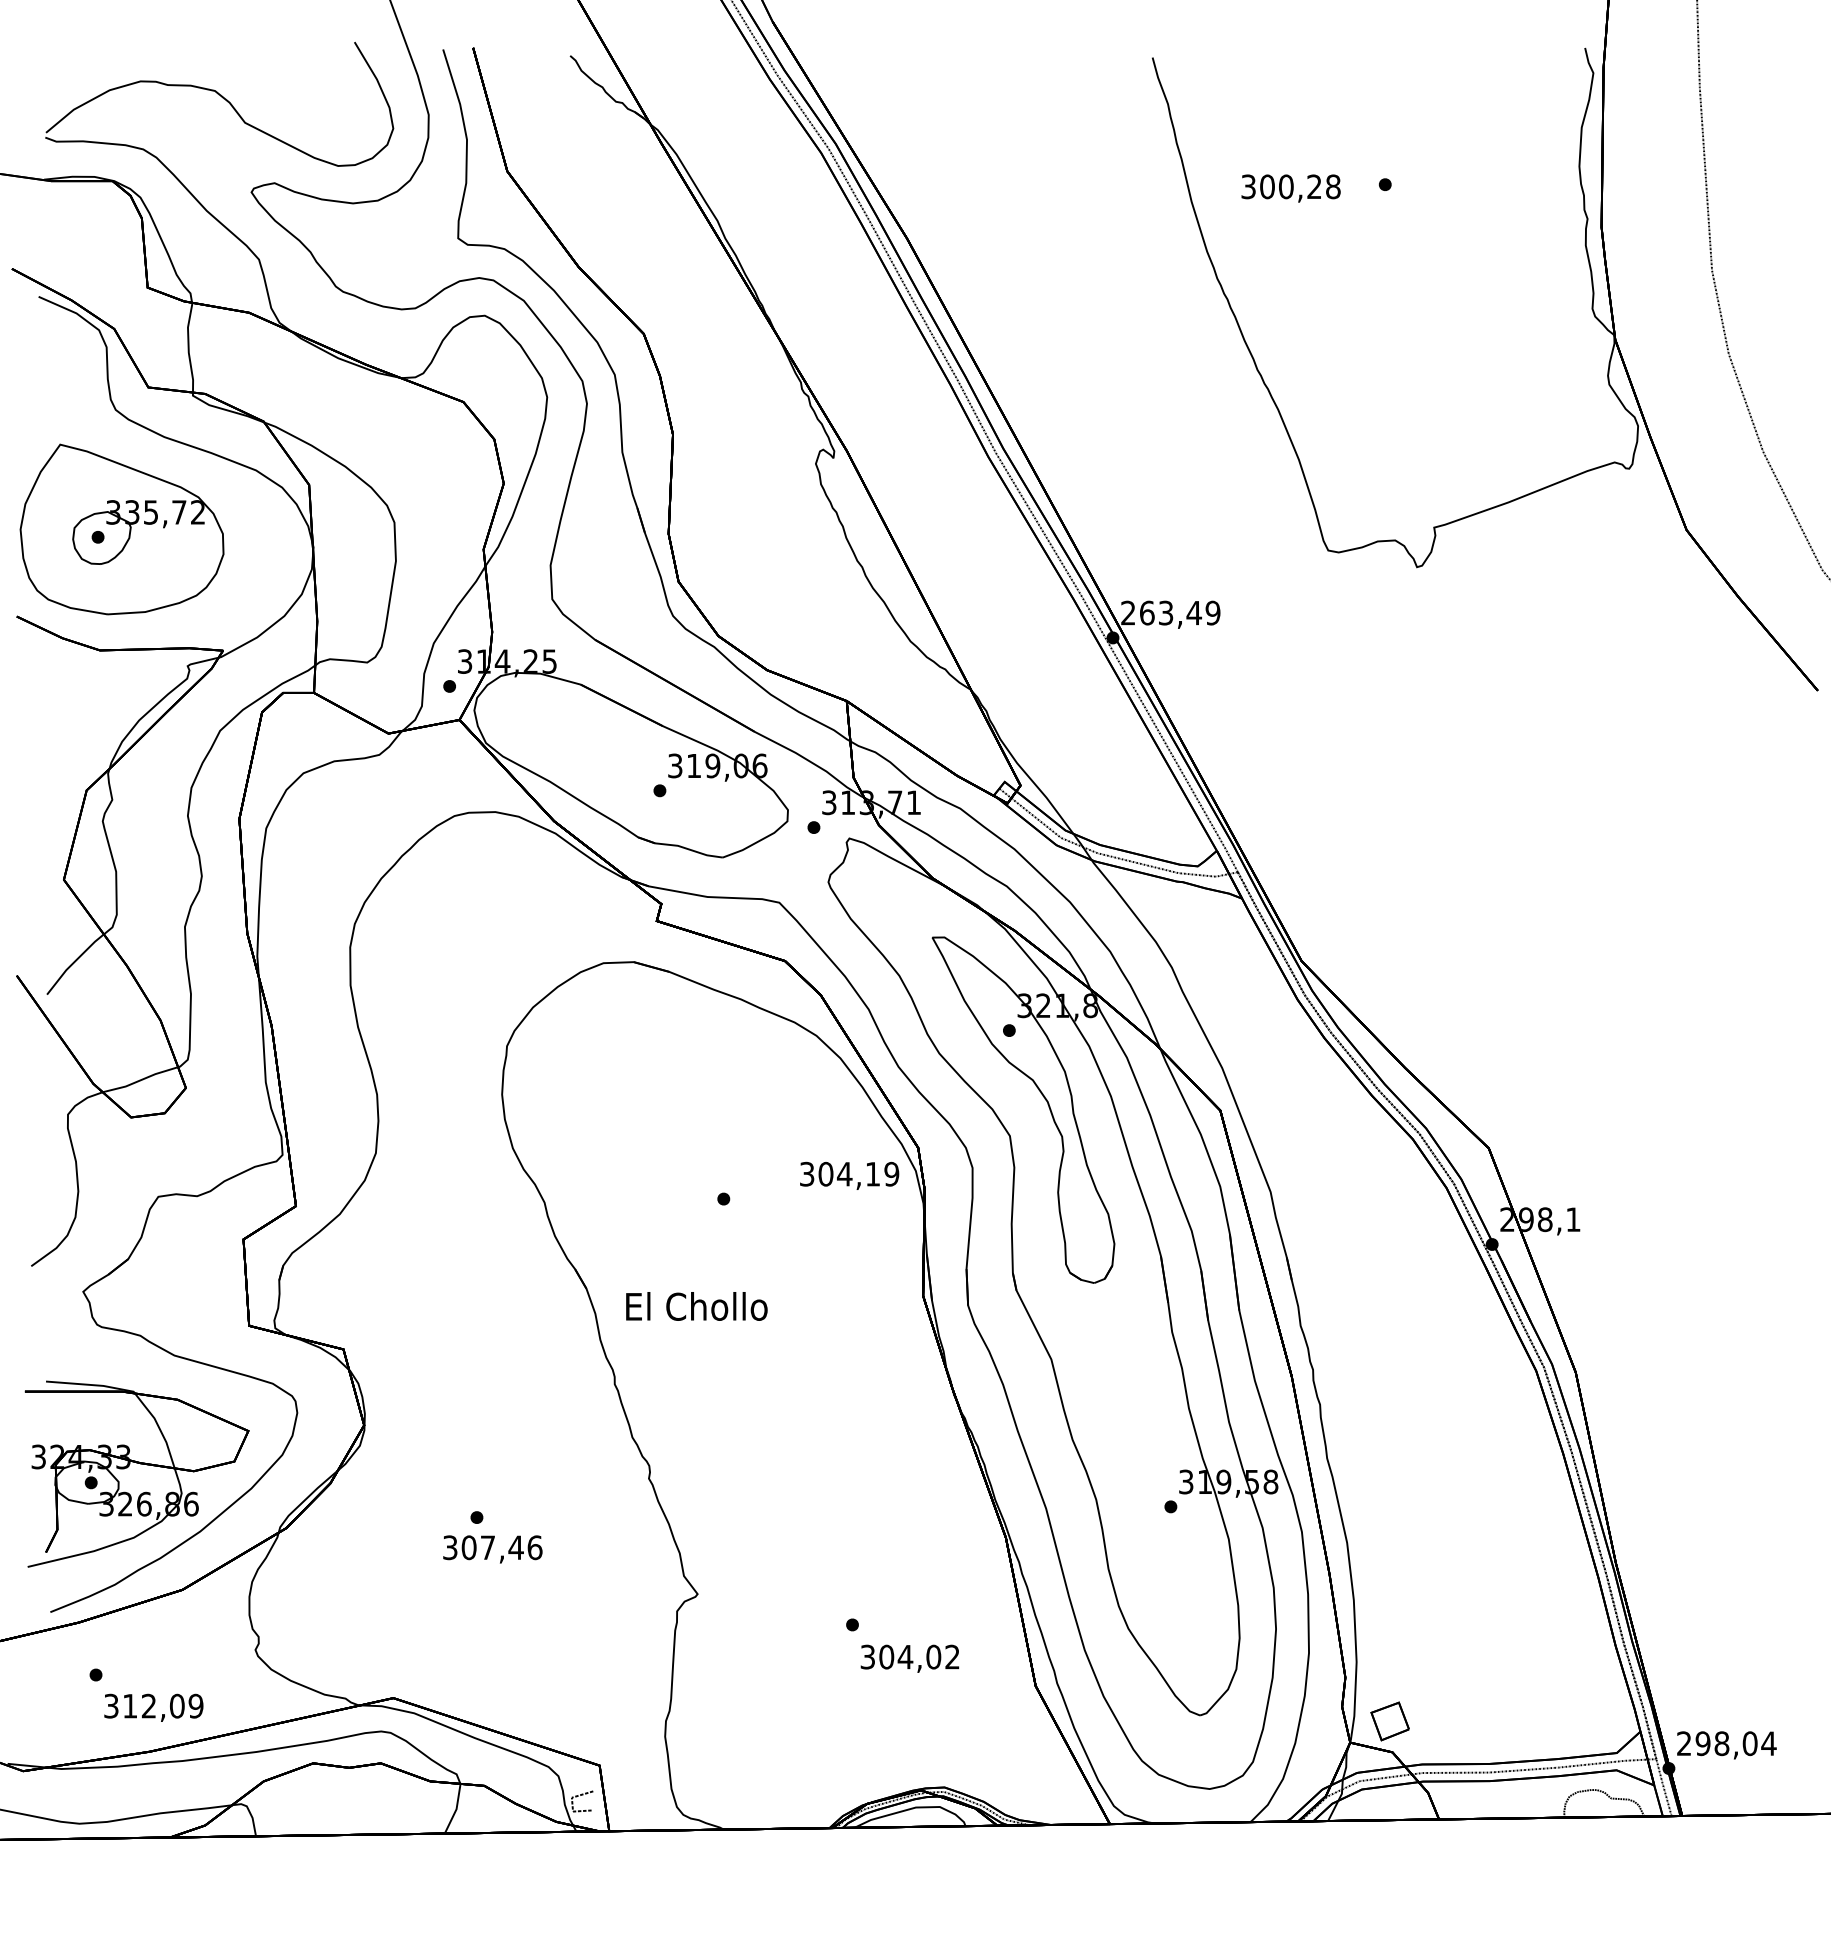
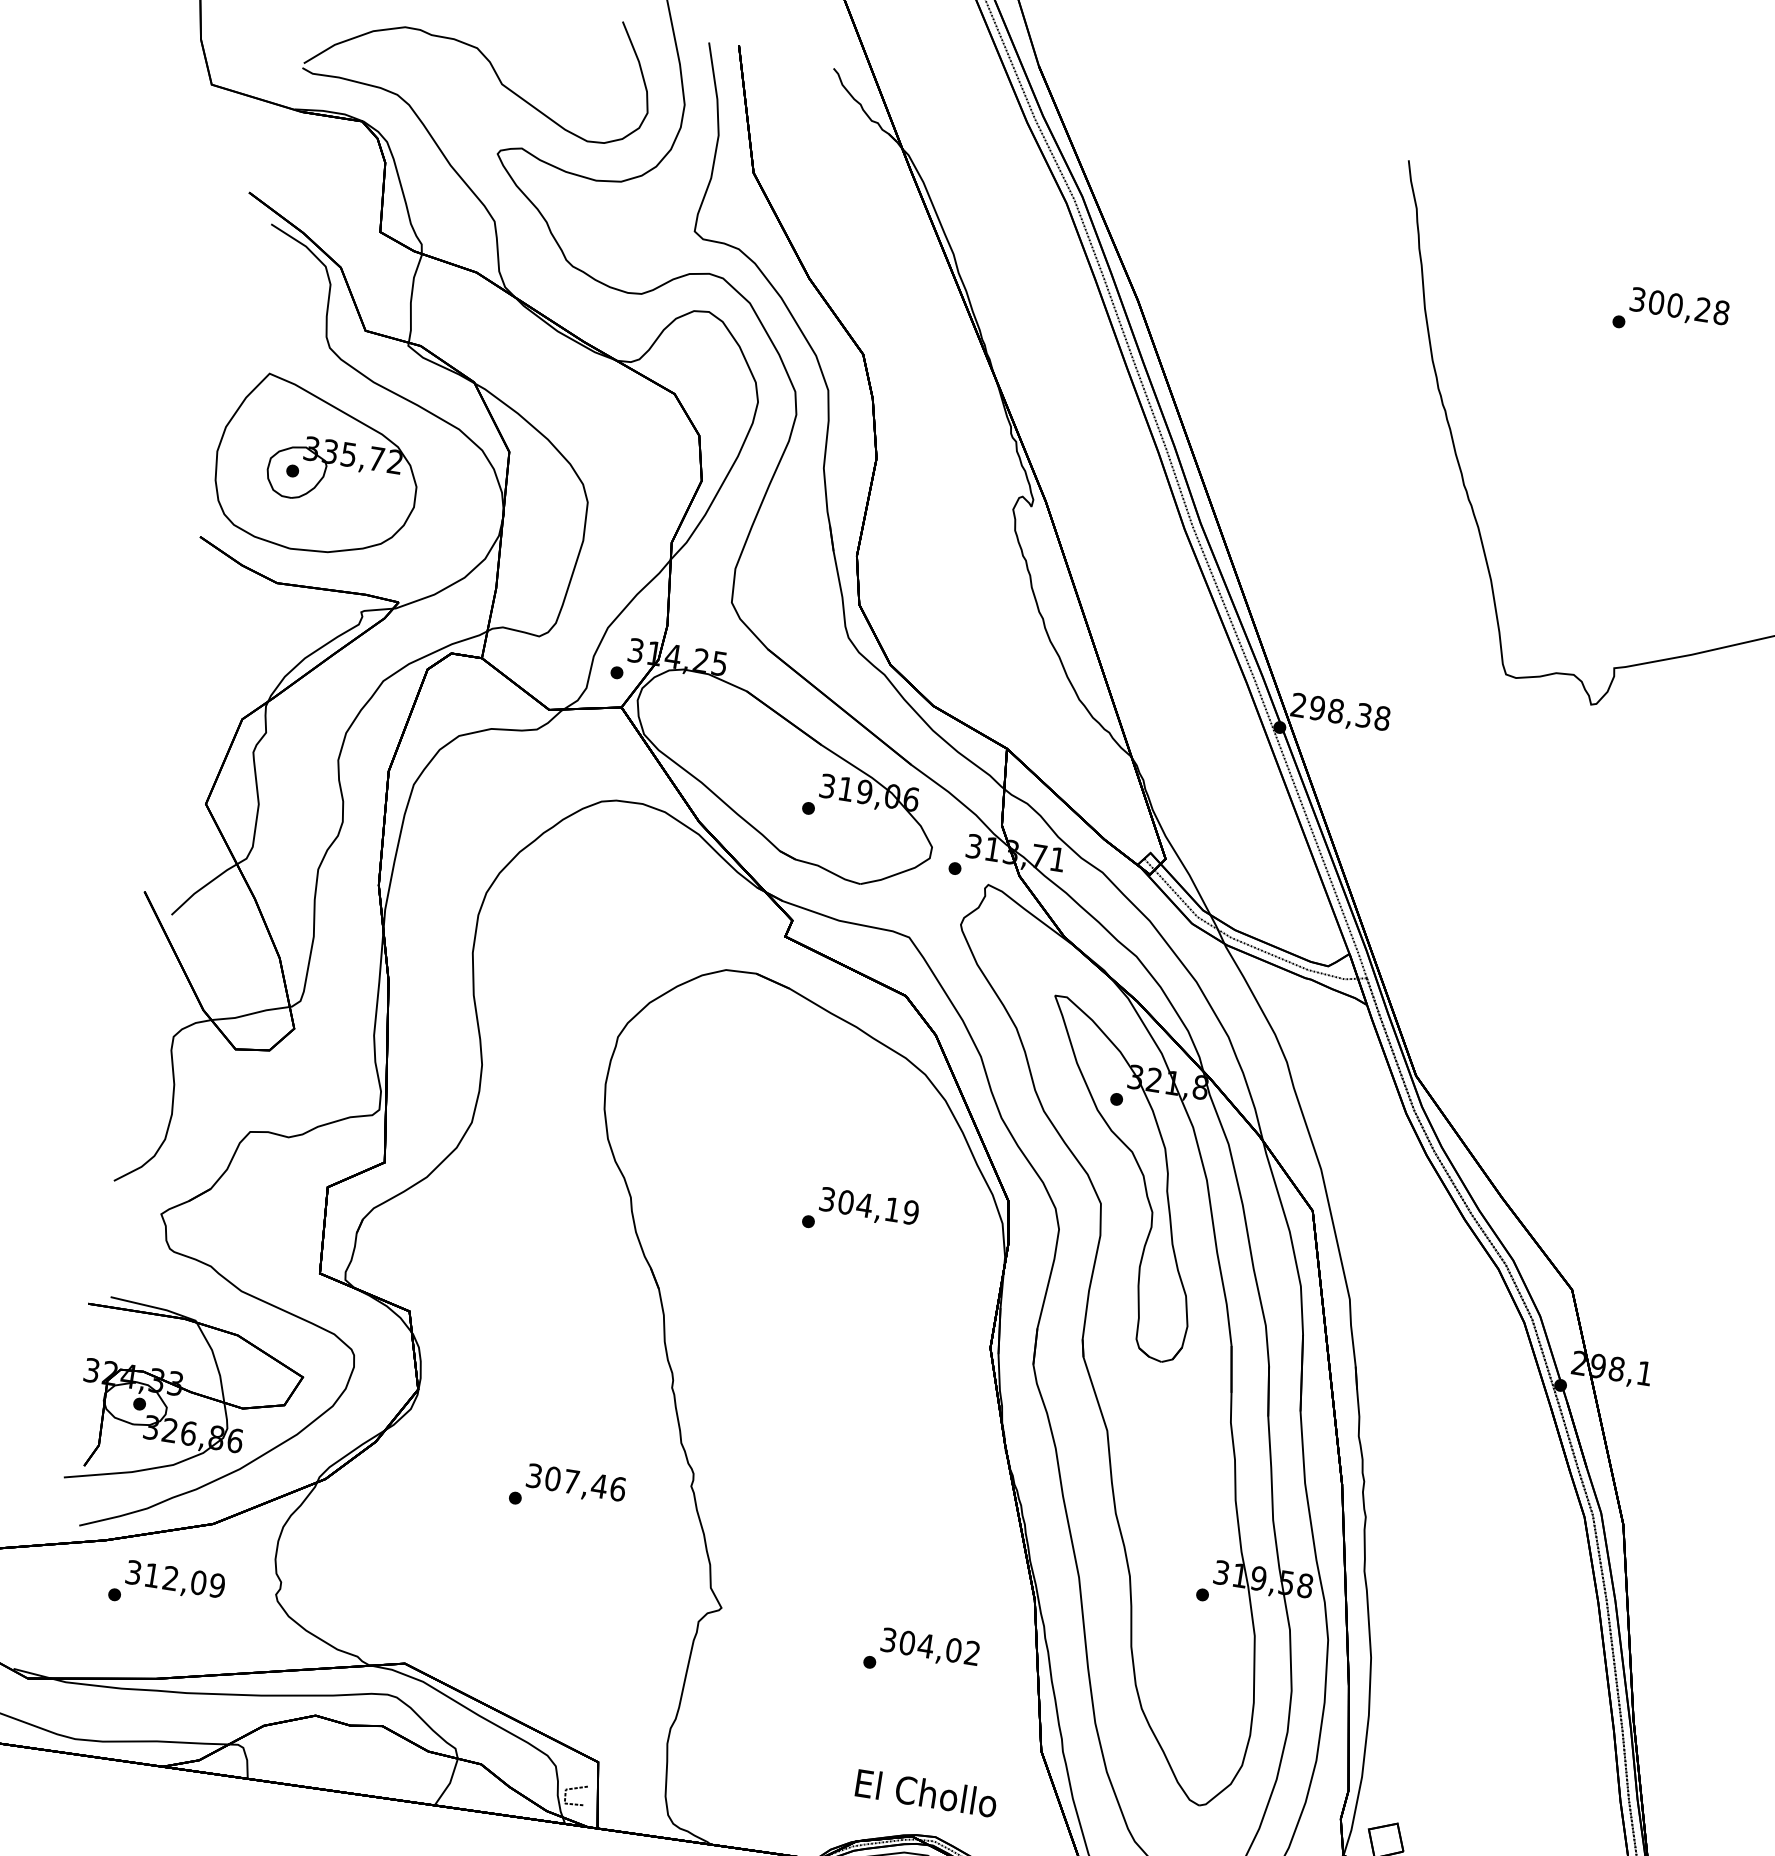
text: (1290, 188) -> (1679, 307), moved
text: (1179, 612) -> (1349, 712), 263,49 -> 298,38
text: (849, 1175) -> (869, 1207), moved
text: (696, 1306) -> (926, 1793), moved
text: (492, 1549) -> (575, 1484), moved
text: (909, 1658) -> (929, 1647), moved
text: (153, 1707) -> (175, 1580), moved

